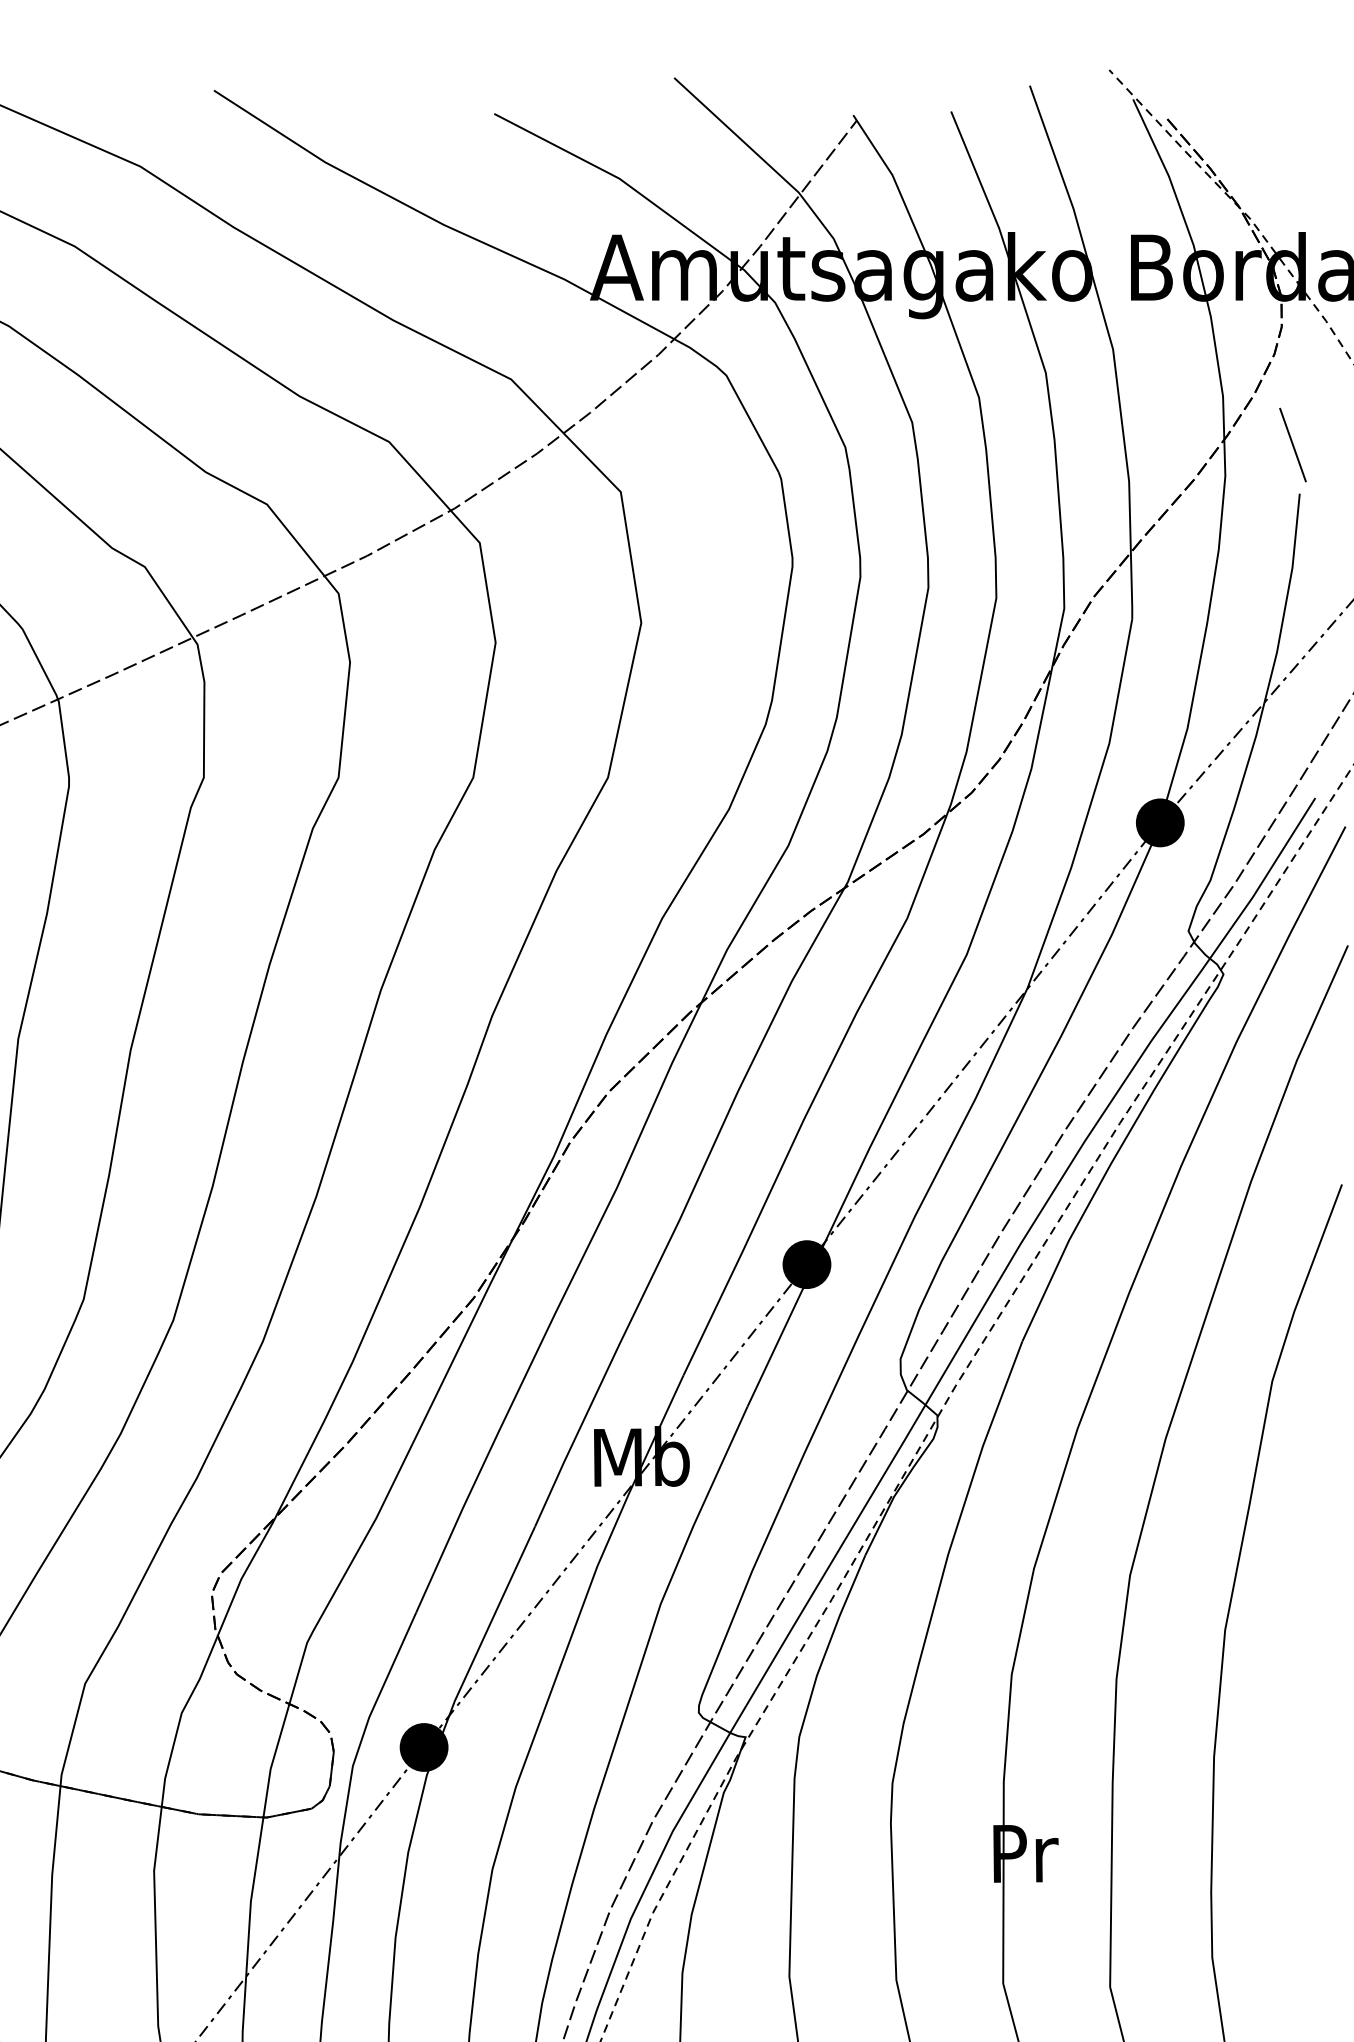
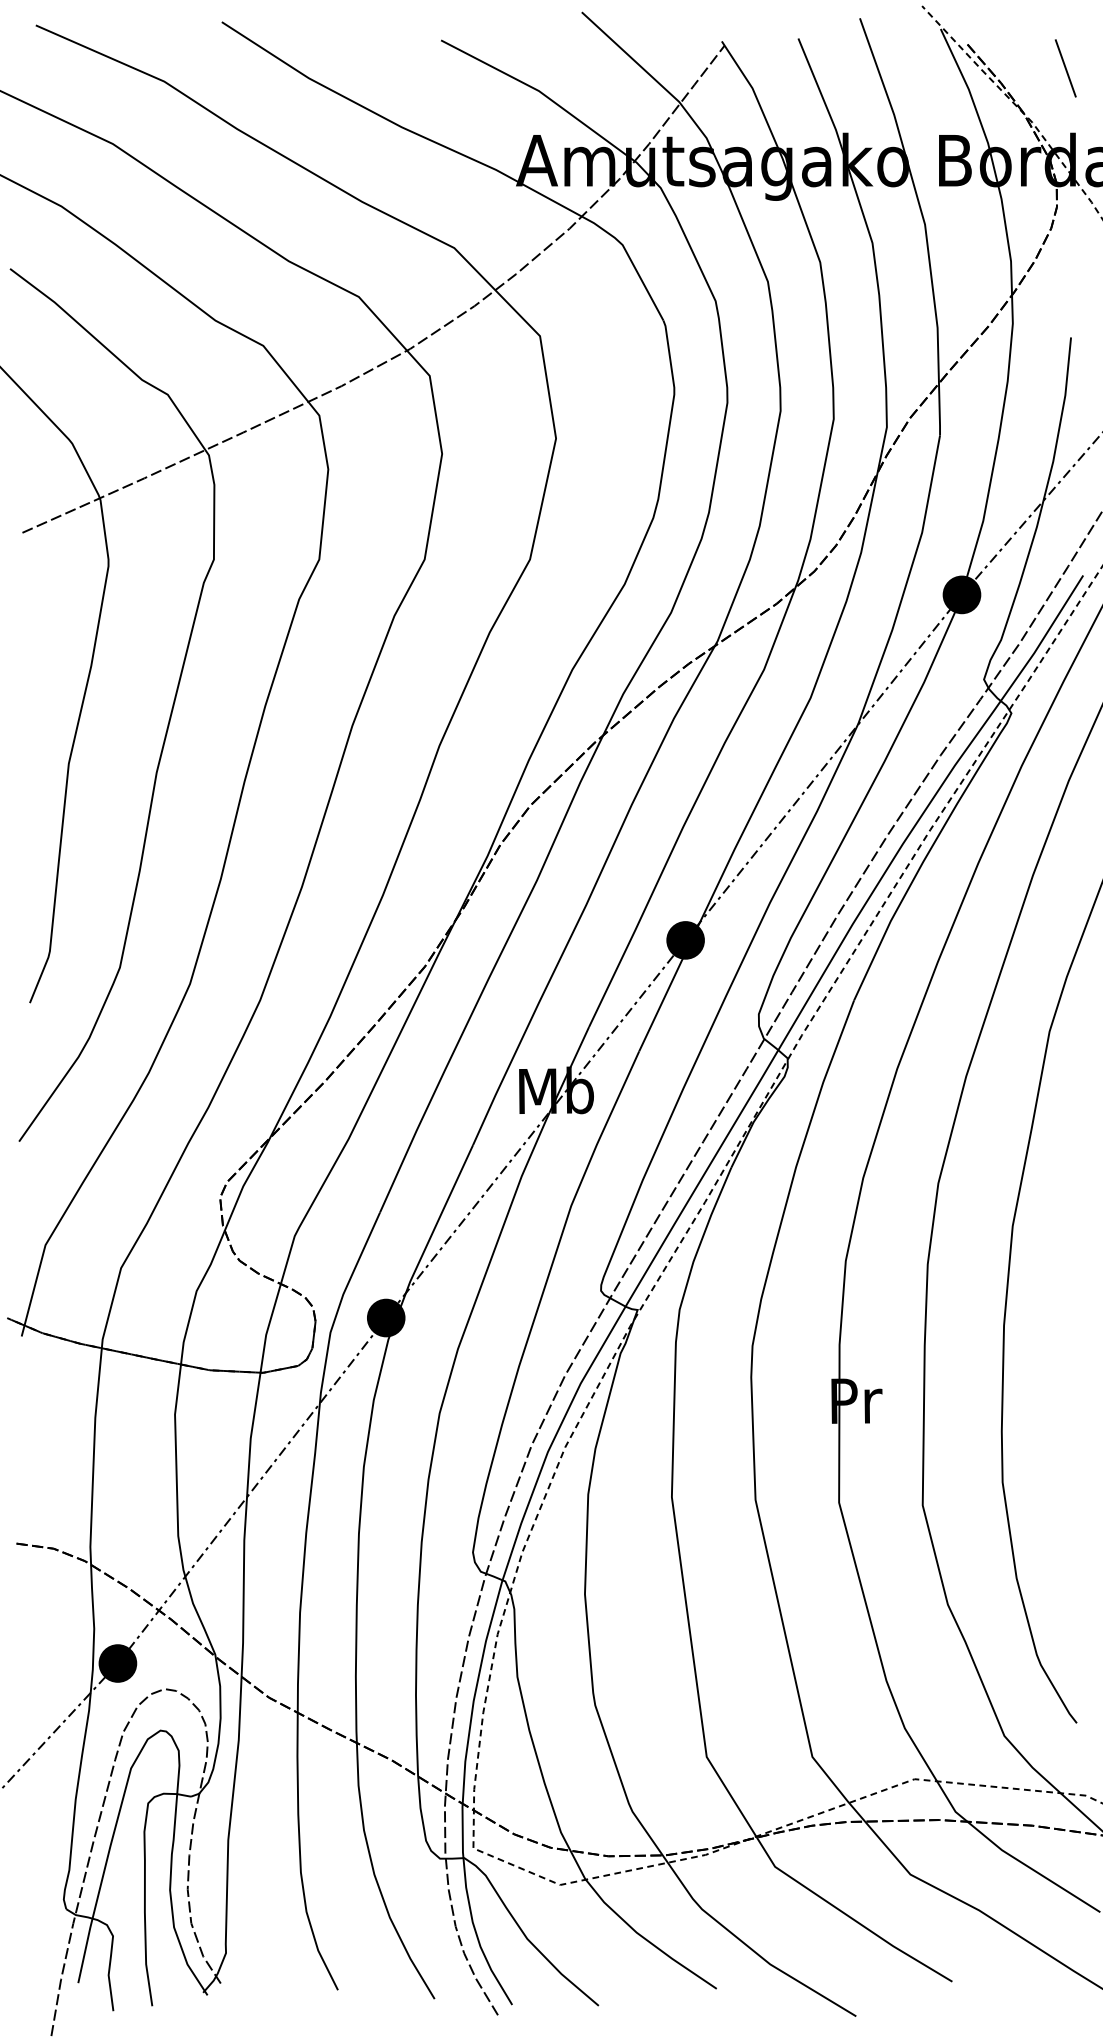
line: (1292, 445) -> (1065, 68), moved

